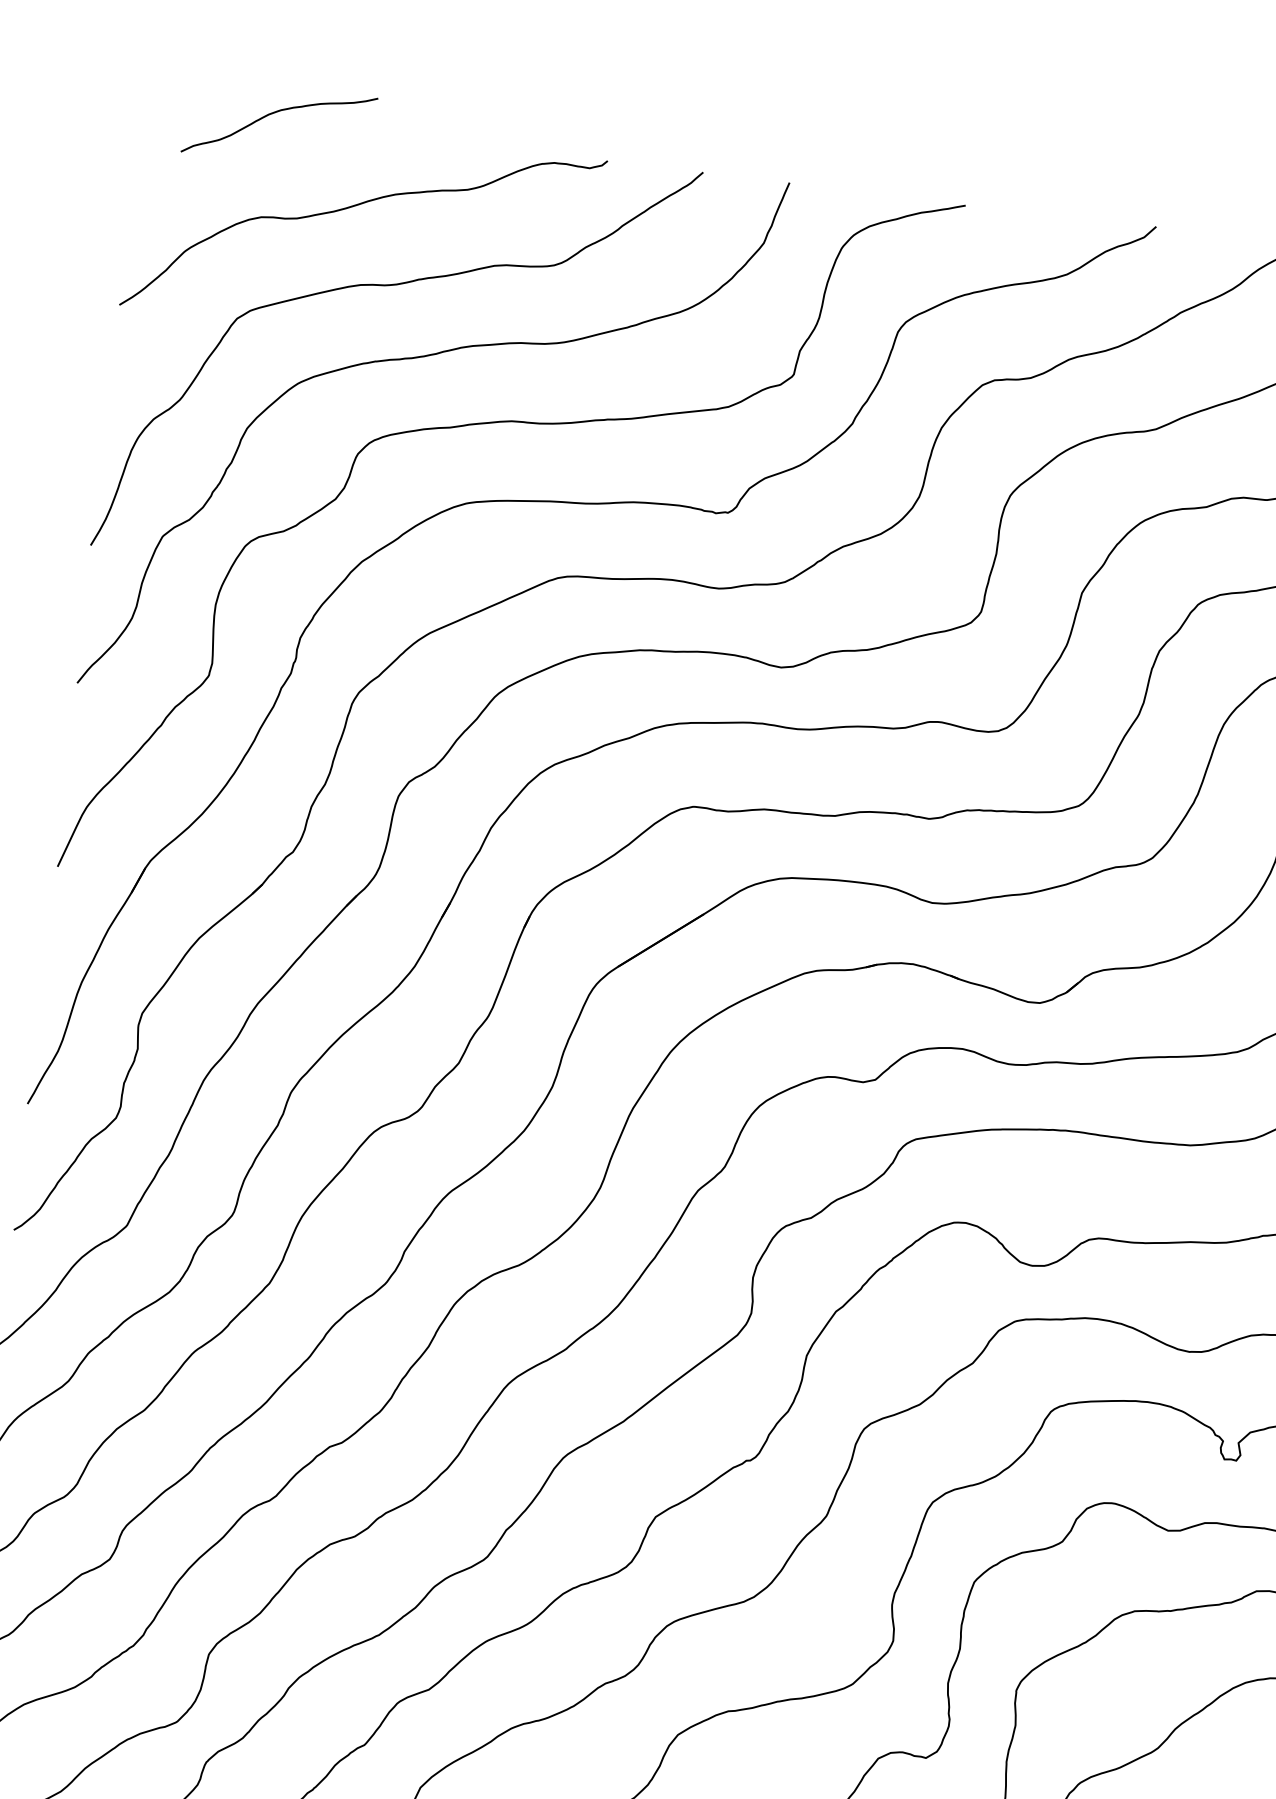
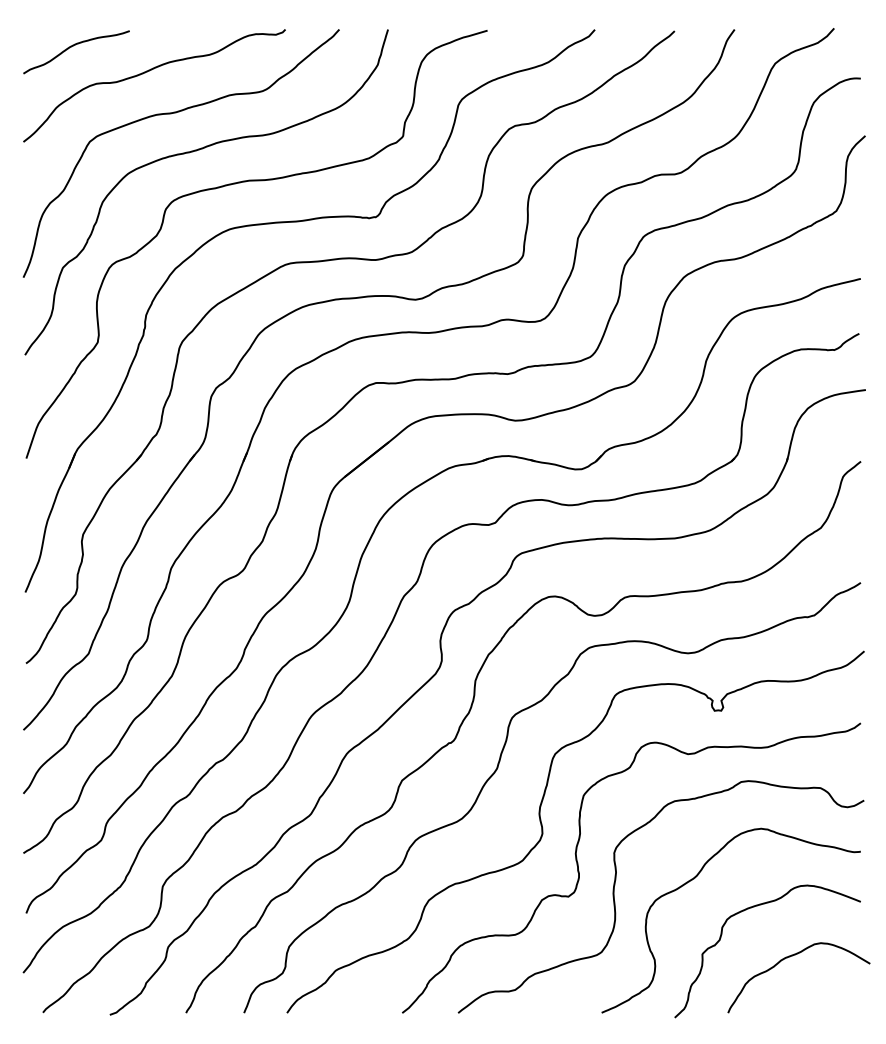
curve: (275, 114) -> (73, 46), moved

